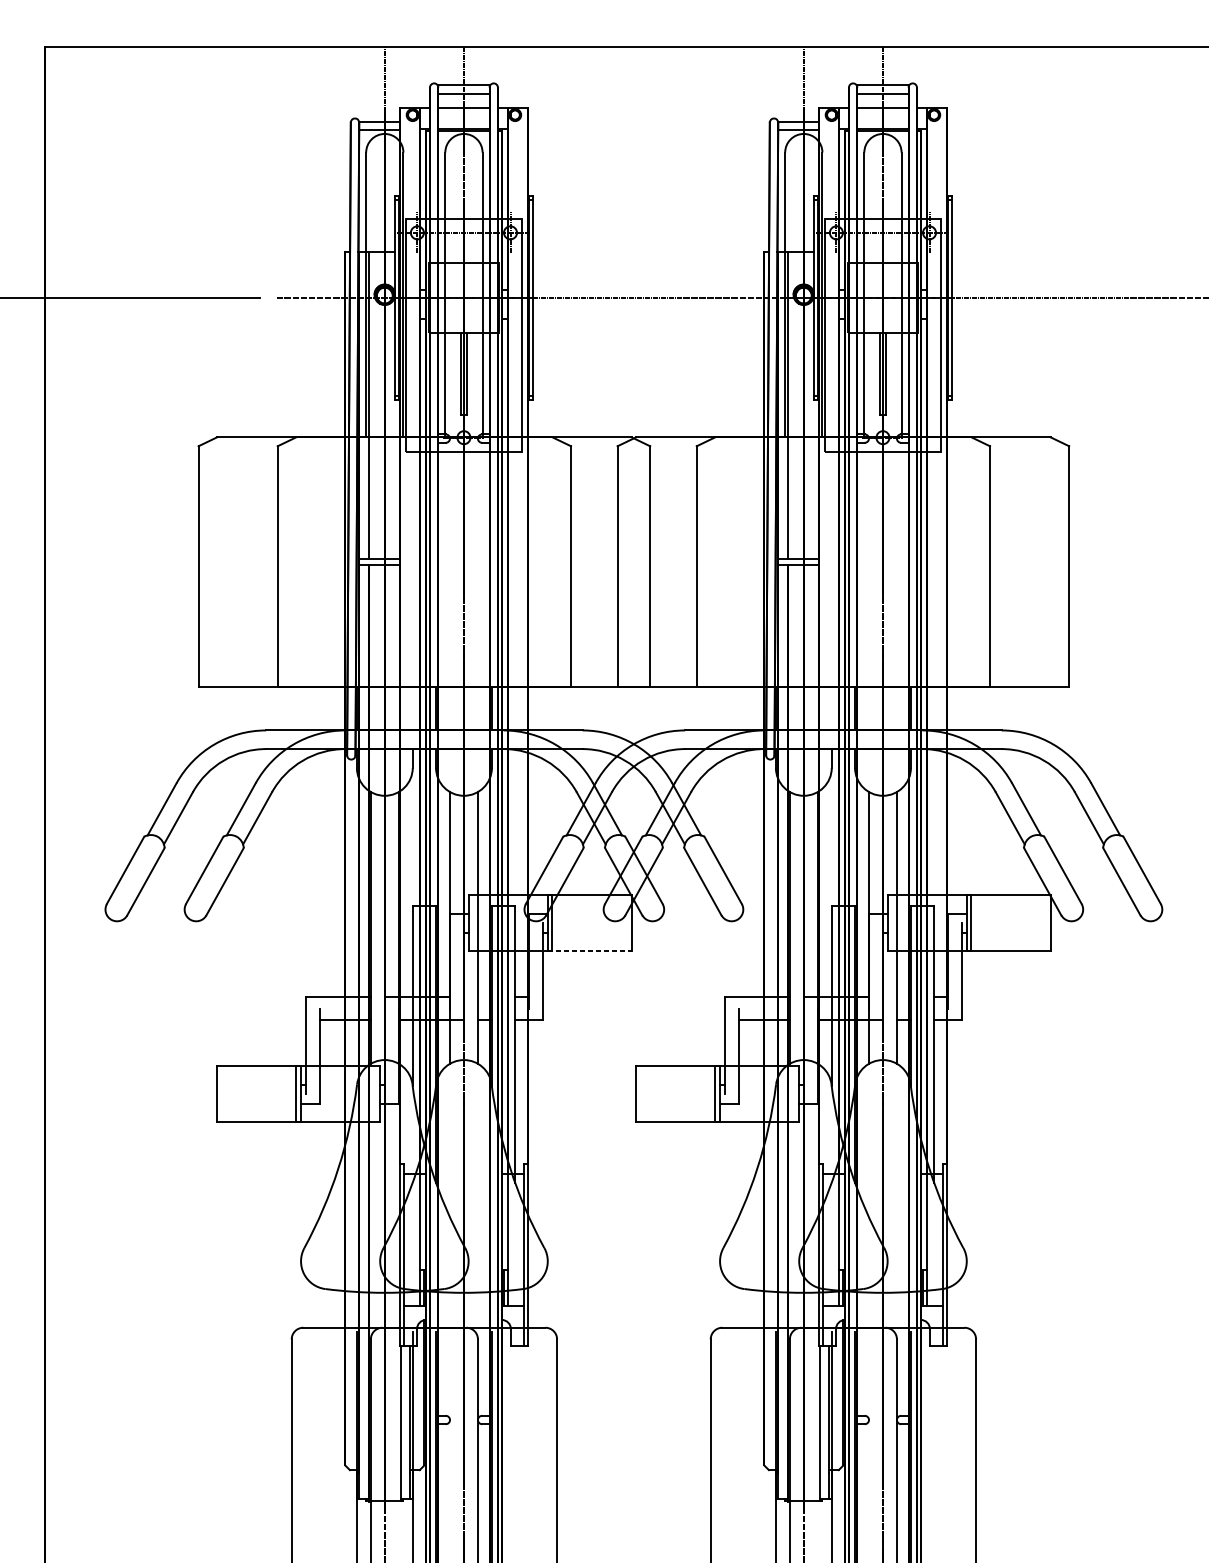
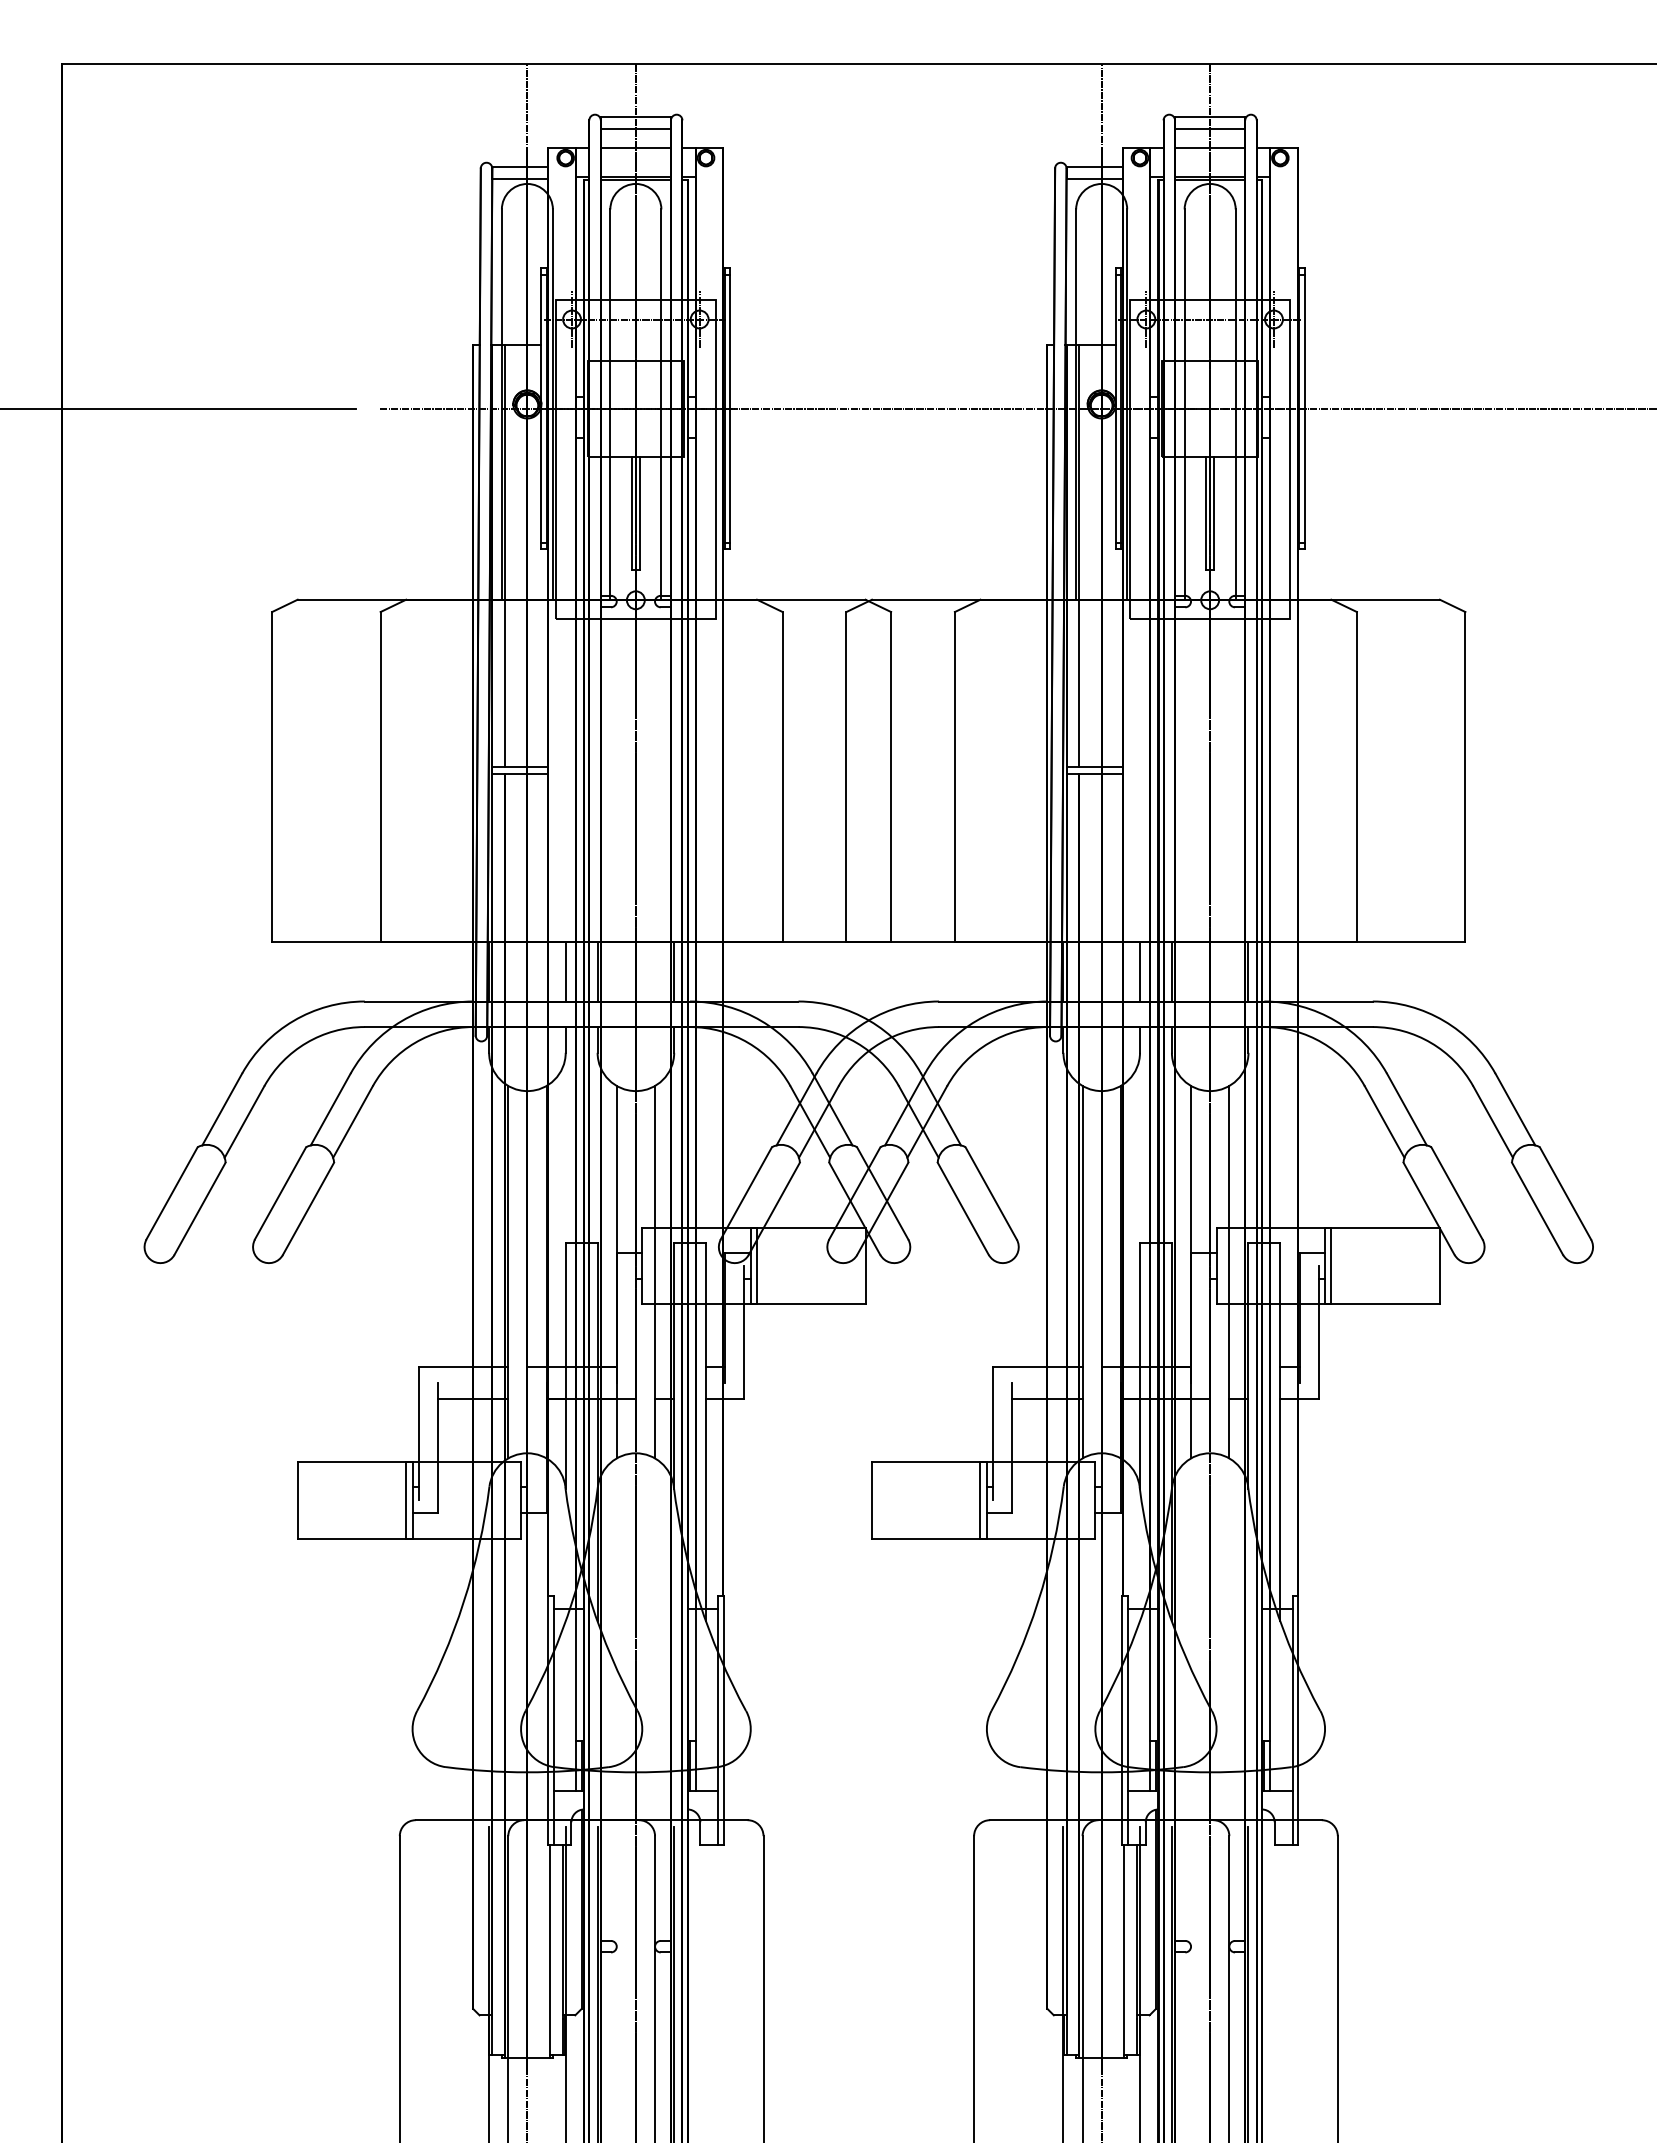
line: (412, 708) -> (565, 971), added
line: (831, 708) -> (1139, 971), added
line: (589, 951) -> (808, 1304), dashed -> solid

